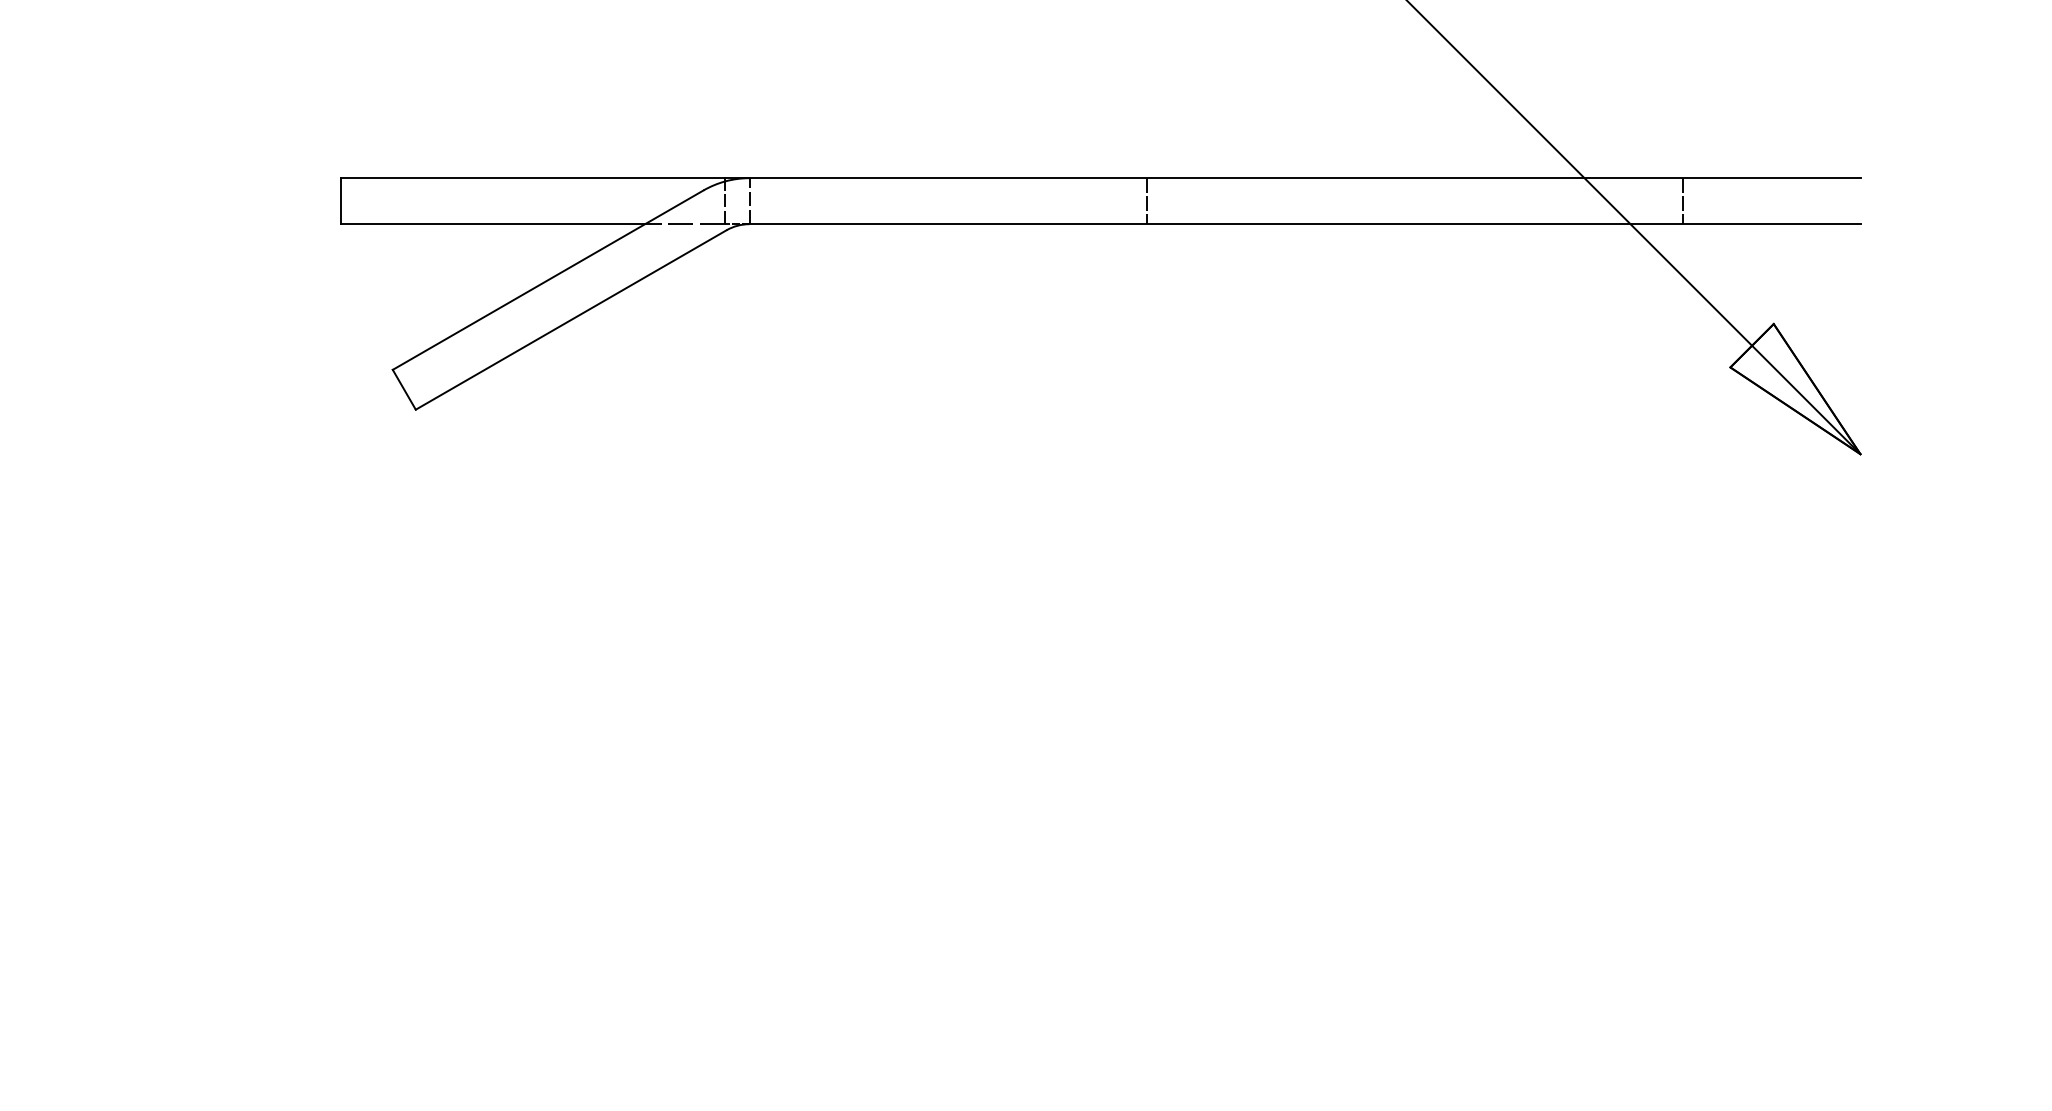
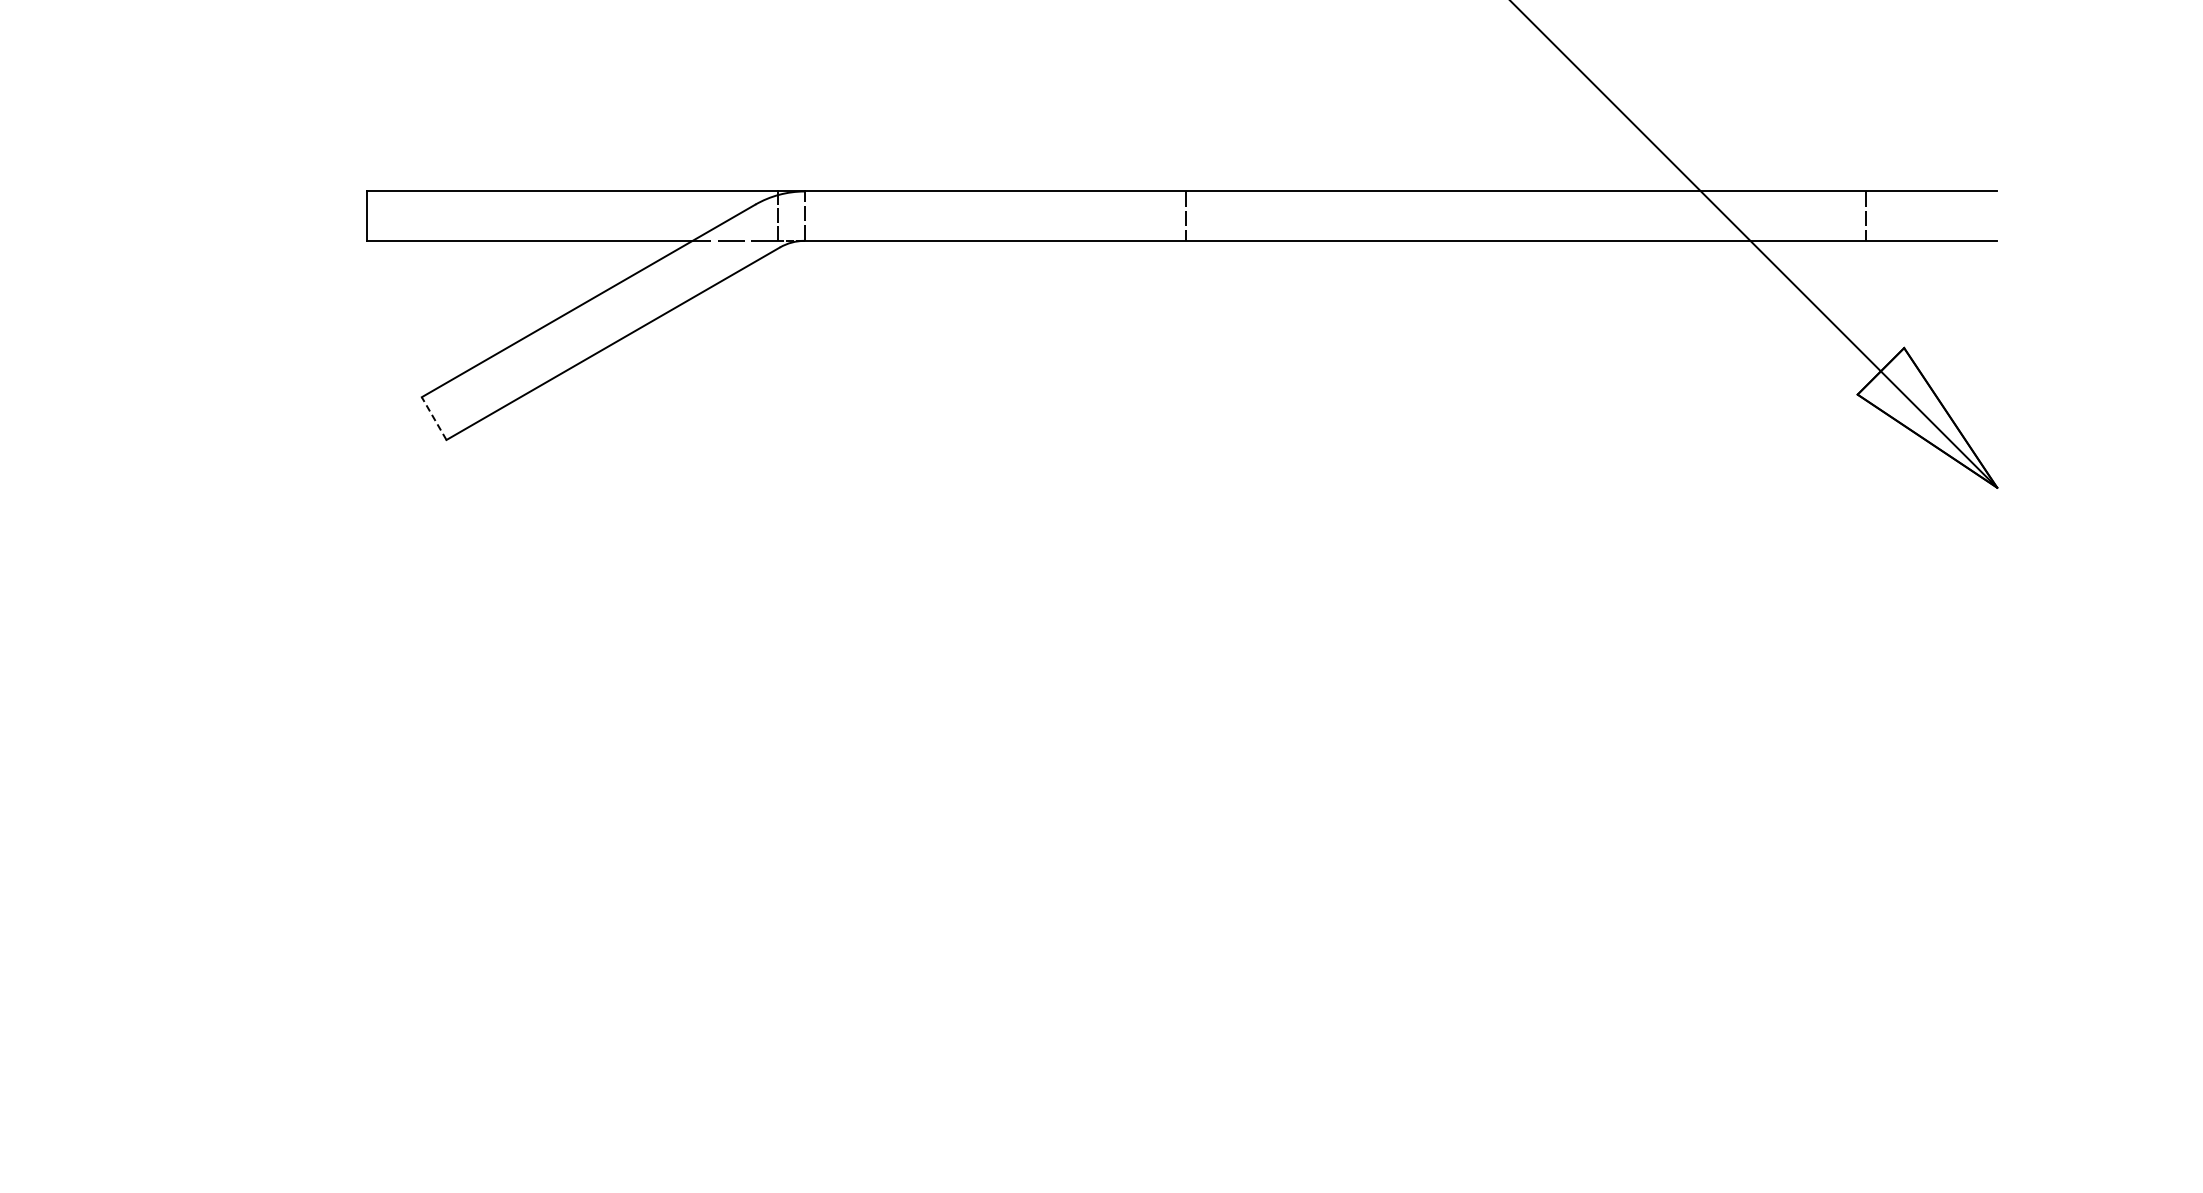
line: (1146, 200) -> (1185, 215), moved
line: (1682, 200) -> (1865, 215), moved
line: (404, 389) -> (434, 418), solid -> dashed

